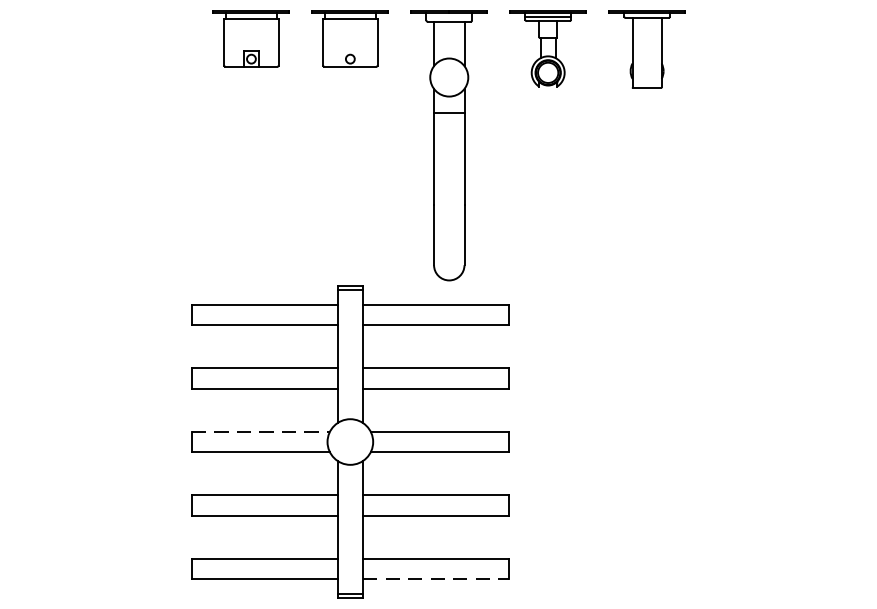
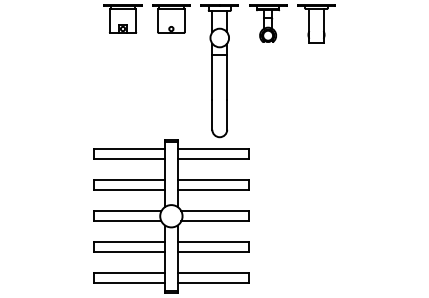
line: (260, 432) -> (127, 211), dashed -> solid
line: (436, 579) -> (213, 283), dashed -> solid

